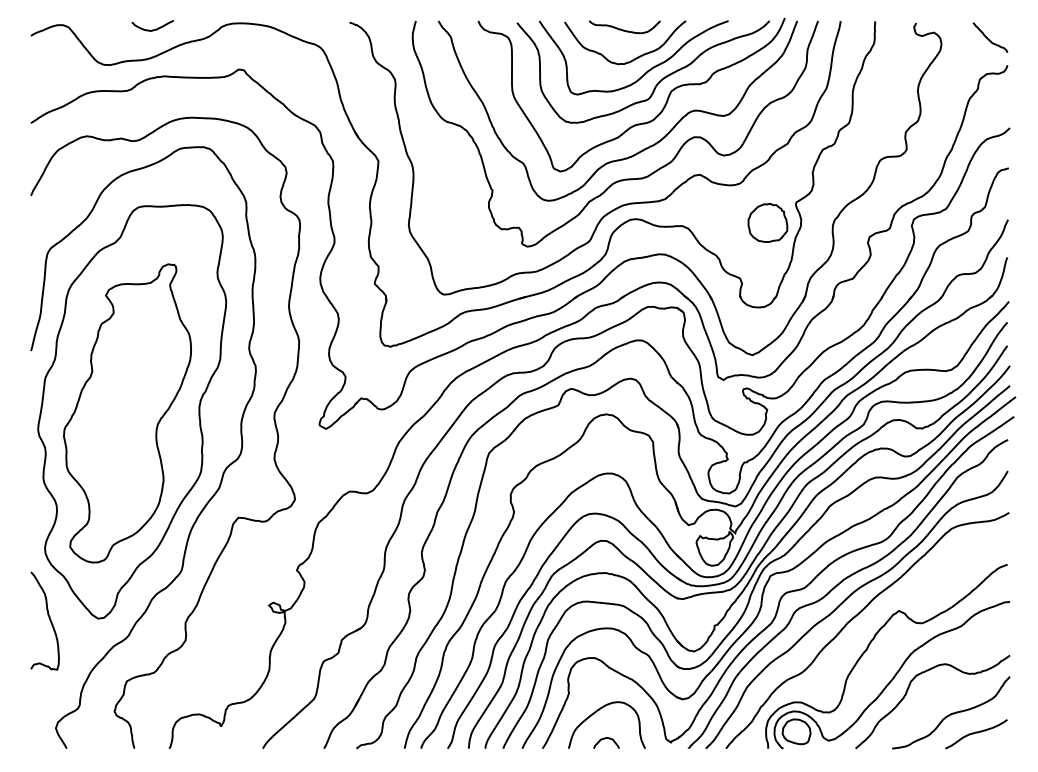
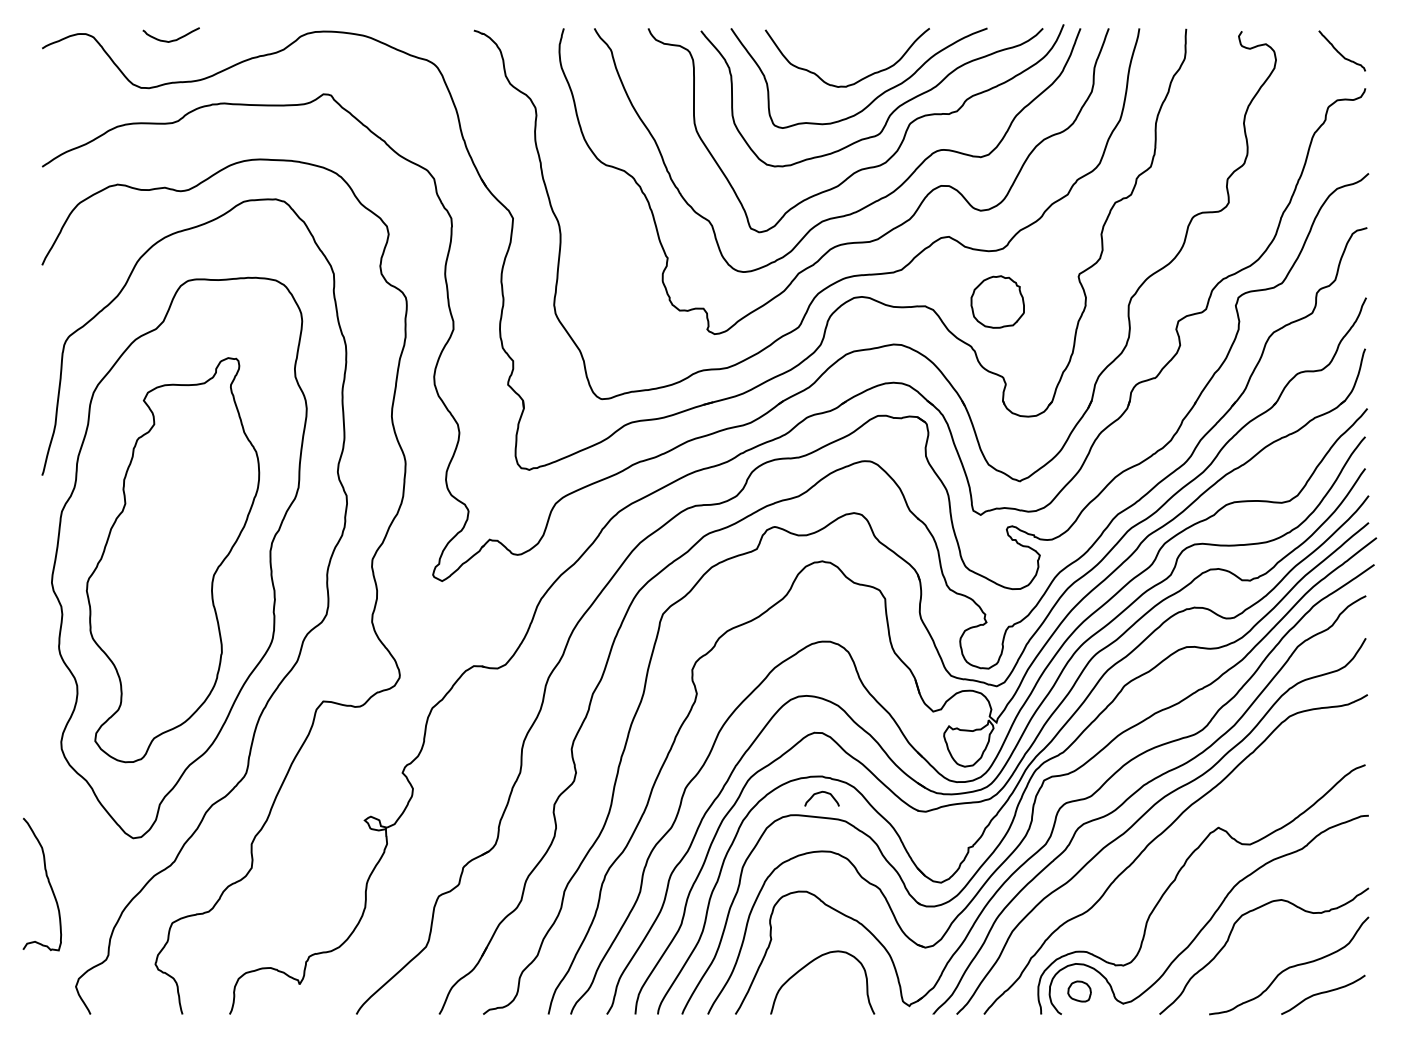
curve: (154, 29) -> (173, 39), moved
curve: (624, 29) -> (846, 40), removed
part: (767, 222) -> (997, 301), moved
curve: (49, 620) -> (48, 883), moved
part: (796, 731) -> (1079, 991), size x0.6
curve: (605, 739) -> (820, 793), moved

